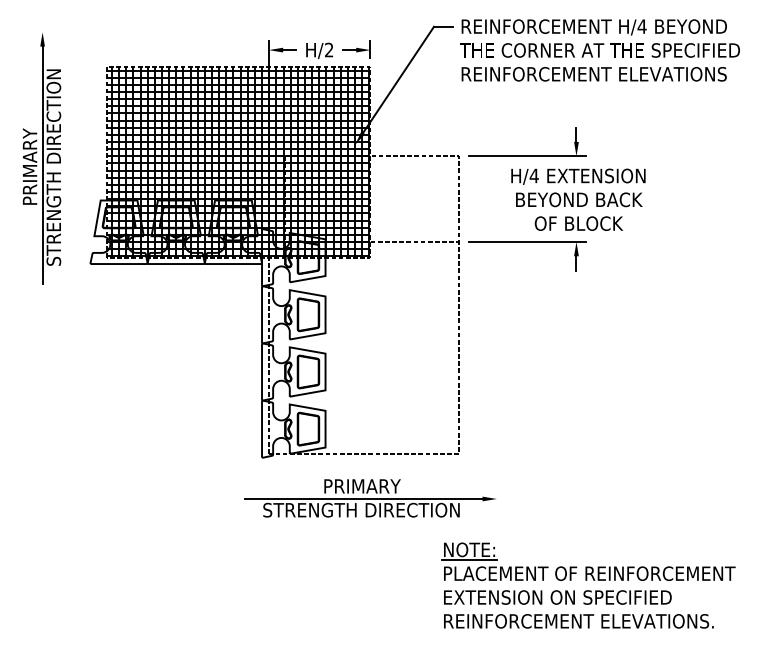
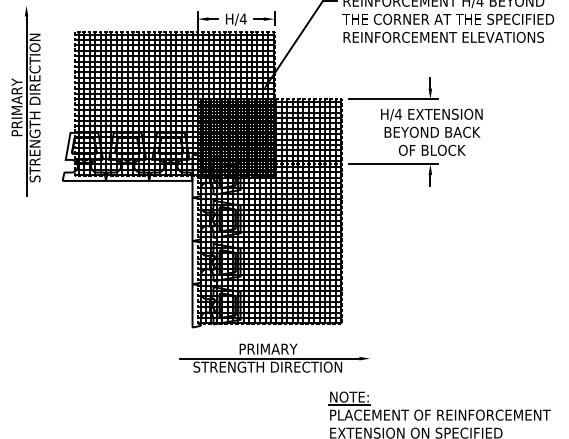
text: (328, 49) -> (242, 18), H/2 -> H/4
hatch: (363, 304) -> (269, 211), added

